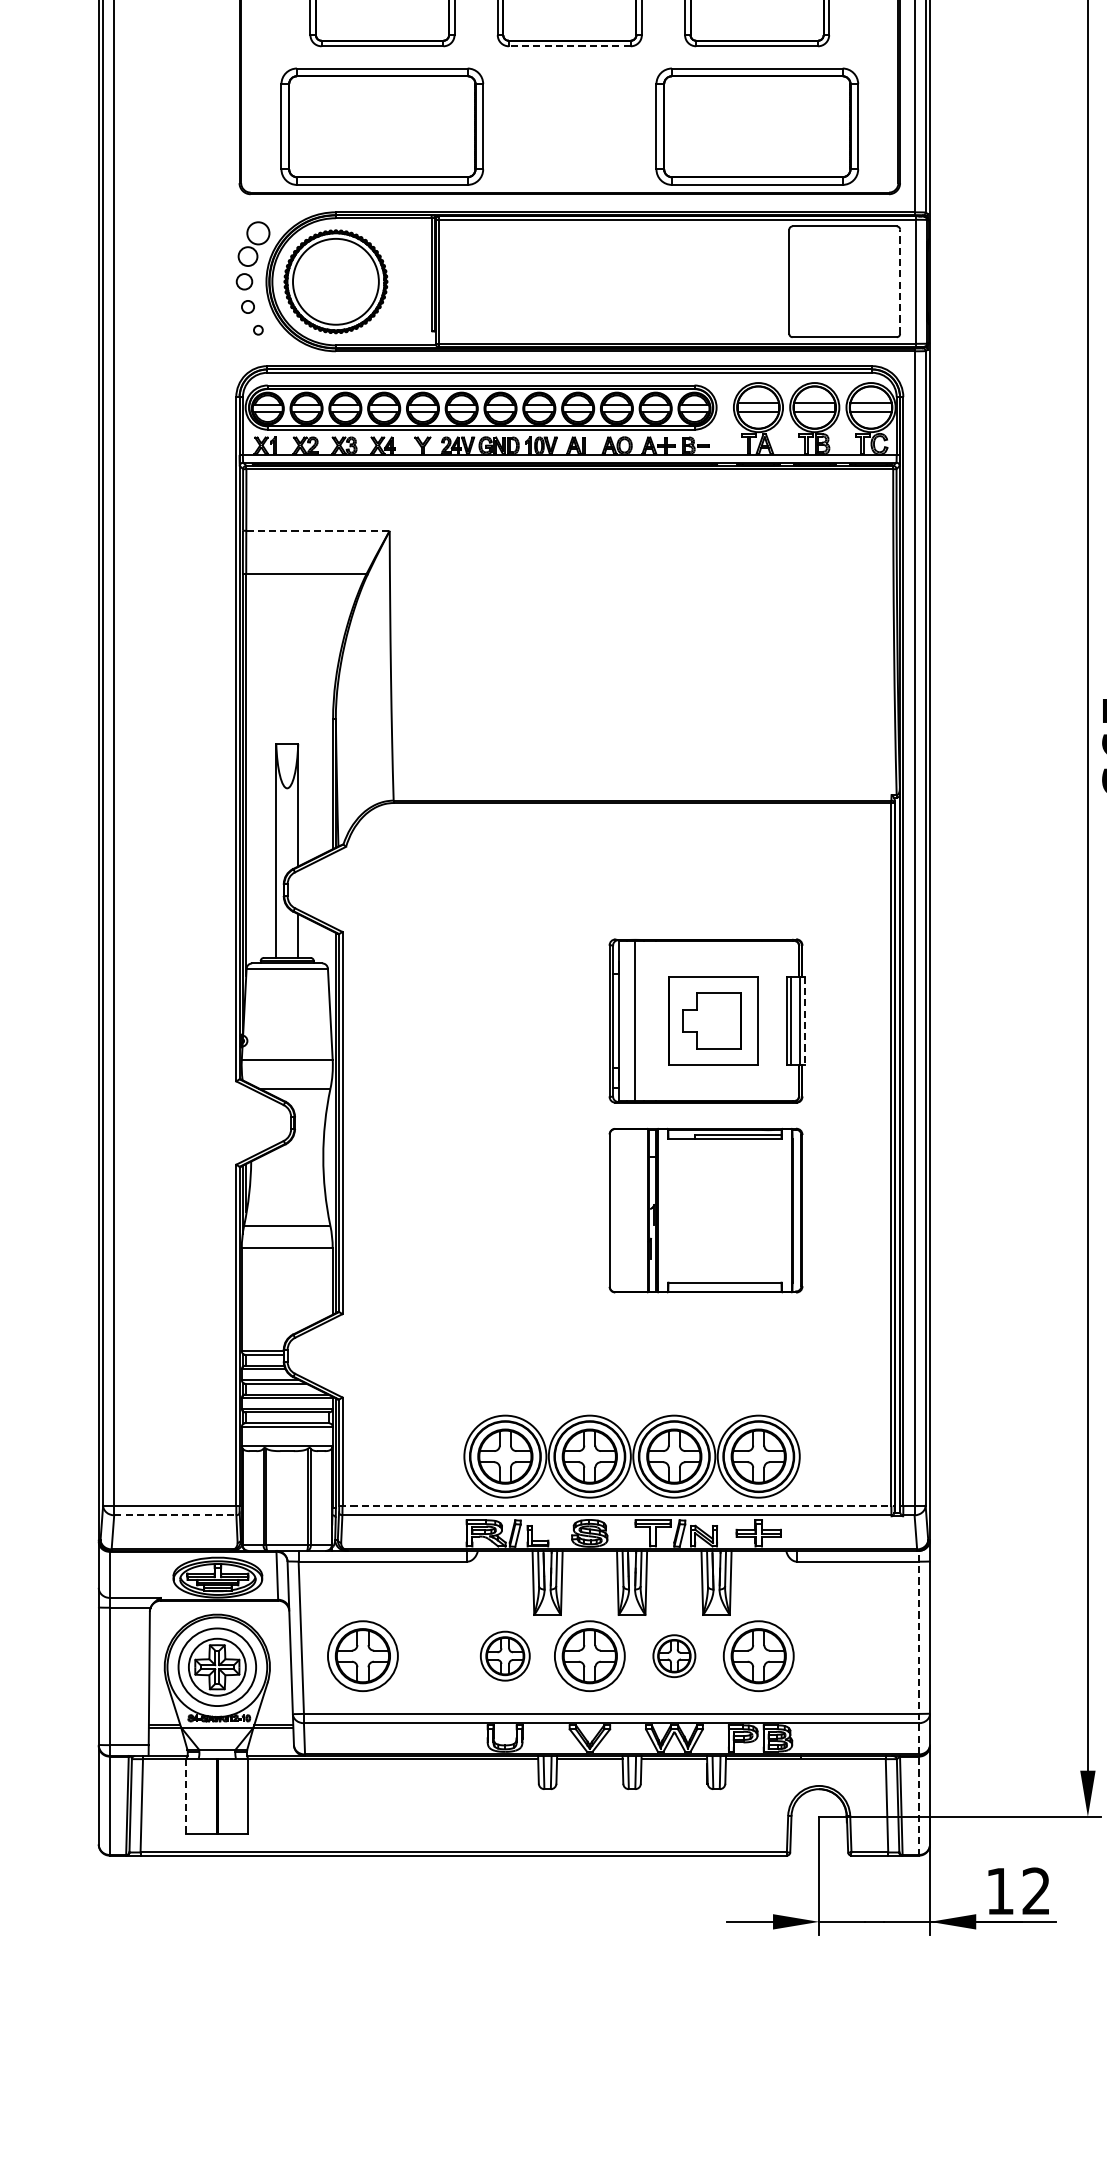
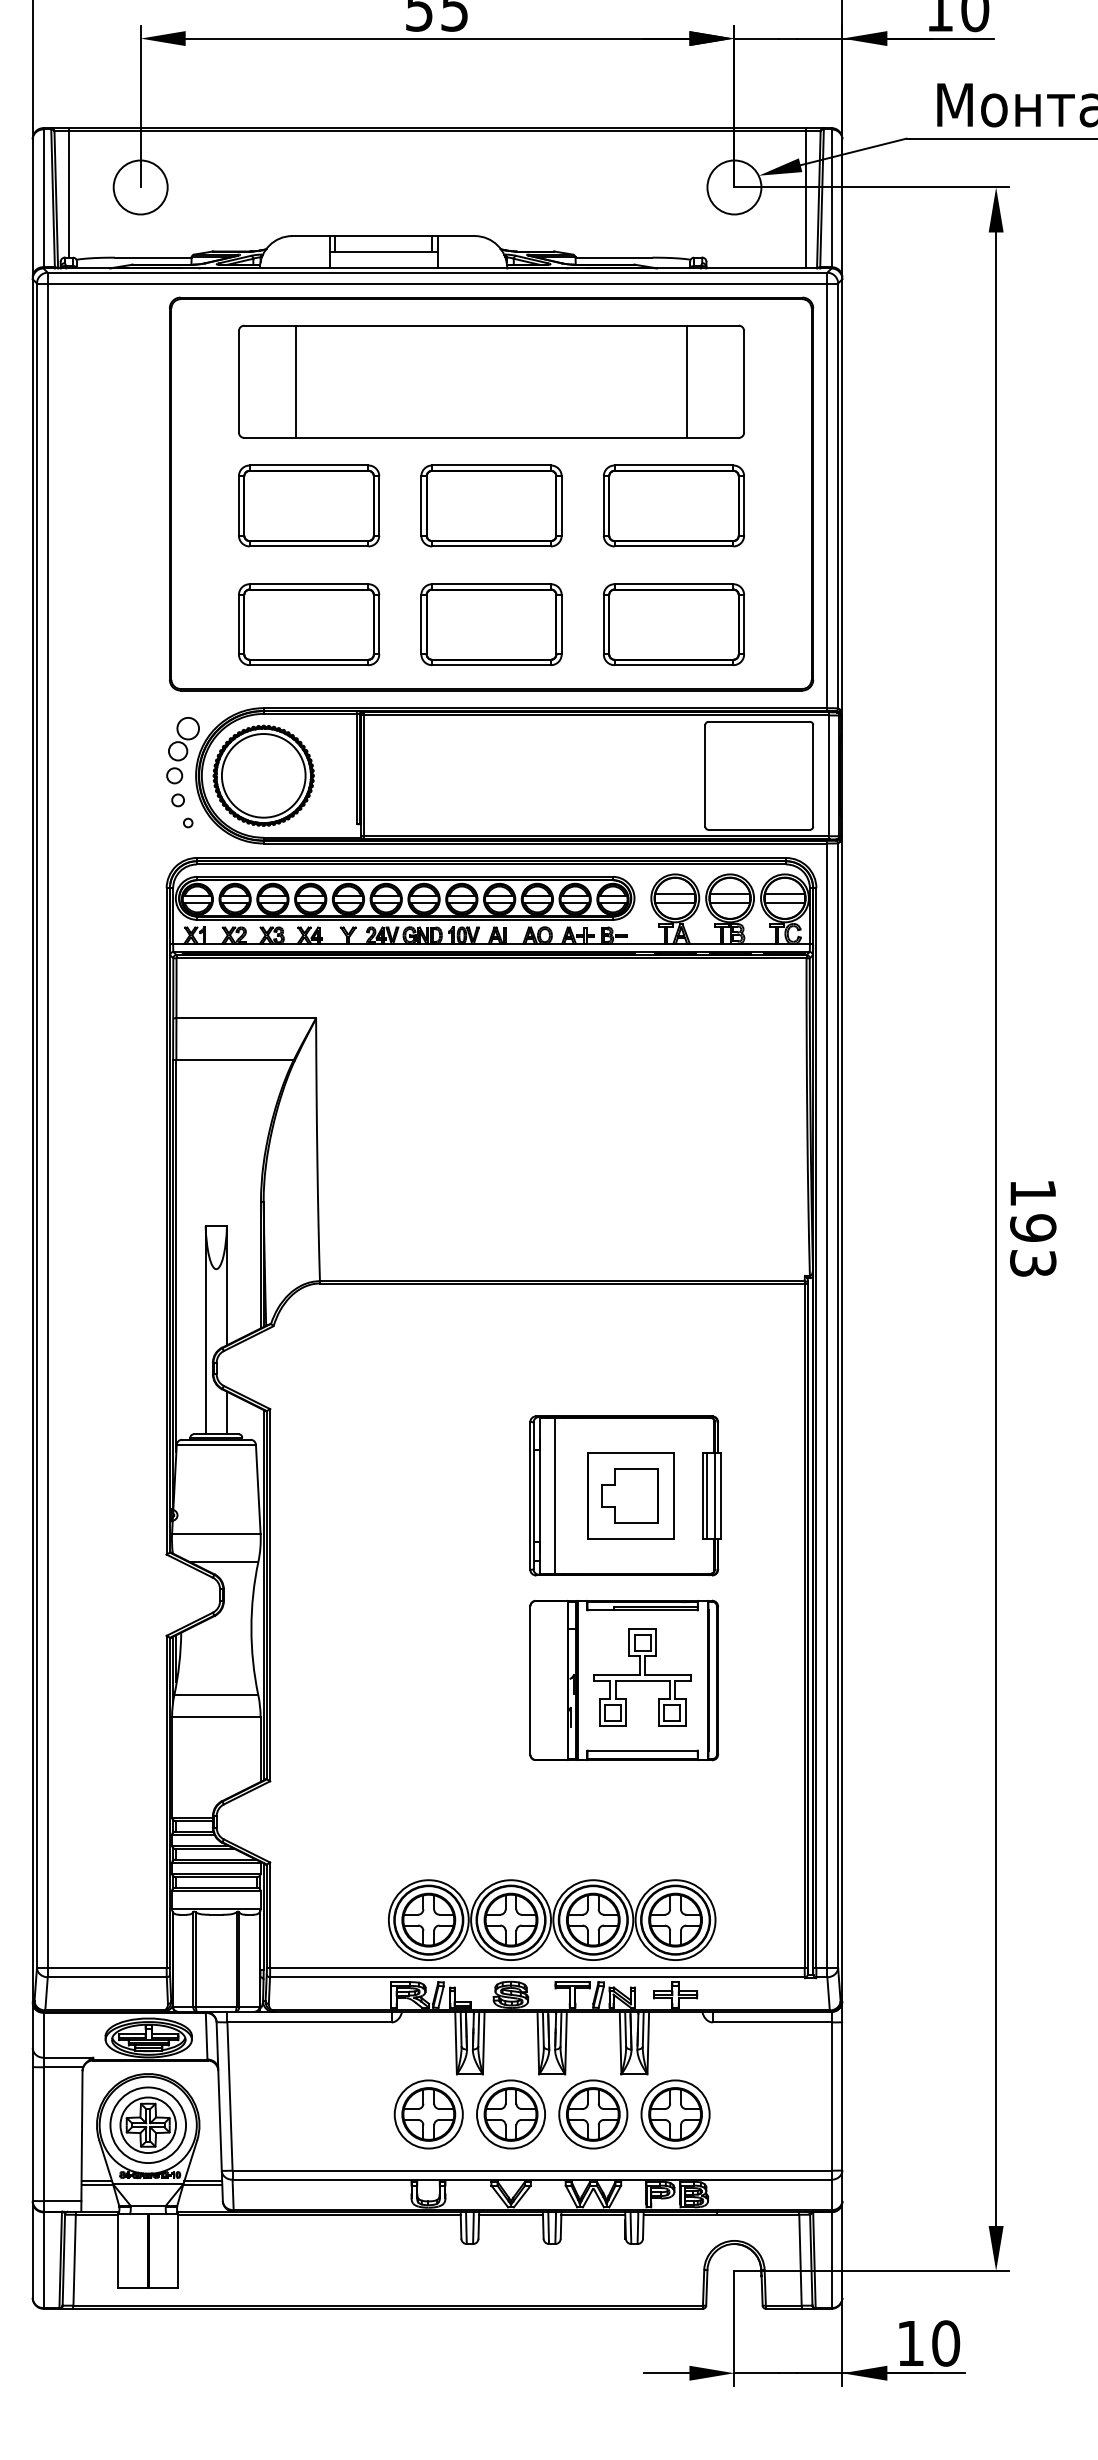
line: (569, 46) -> (491, 546), dashed -> solid
part: (382, 126) -> (309, 624), size x0.71
part: (569, 126) -> (491, 624), added
part: (756, 126) -> (673, 624), size x0.71
line: (900, 281) -> (813, 775), dashed -> solid
line: (318, 530) -> (246, 1018), dashed -> solid
line: (804, 1021) -> (720, 1496), dashed -> solid
part: (724, 1207) -> (642, 1677), added
line: (617, 1505) -> (537, 1967), dashed -> solid
line: (175, 1515) -> (107, 1977), dashed -> solid
part: (362, 1656) -> (289, 2114), removed
part: (505, 1656) -> (428, 2114), size x1.43
part: (674, 1656) -> (593, 2114), size x1.67
line: (918, 1702) -> (831, 2159), dashed -> solid
line: (186, 1796) -> (118, 2251), dashed -> solid
text: (1036, 1891) -> (946, 2343), 12 -> 10

